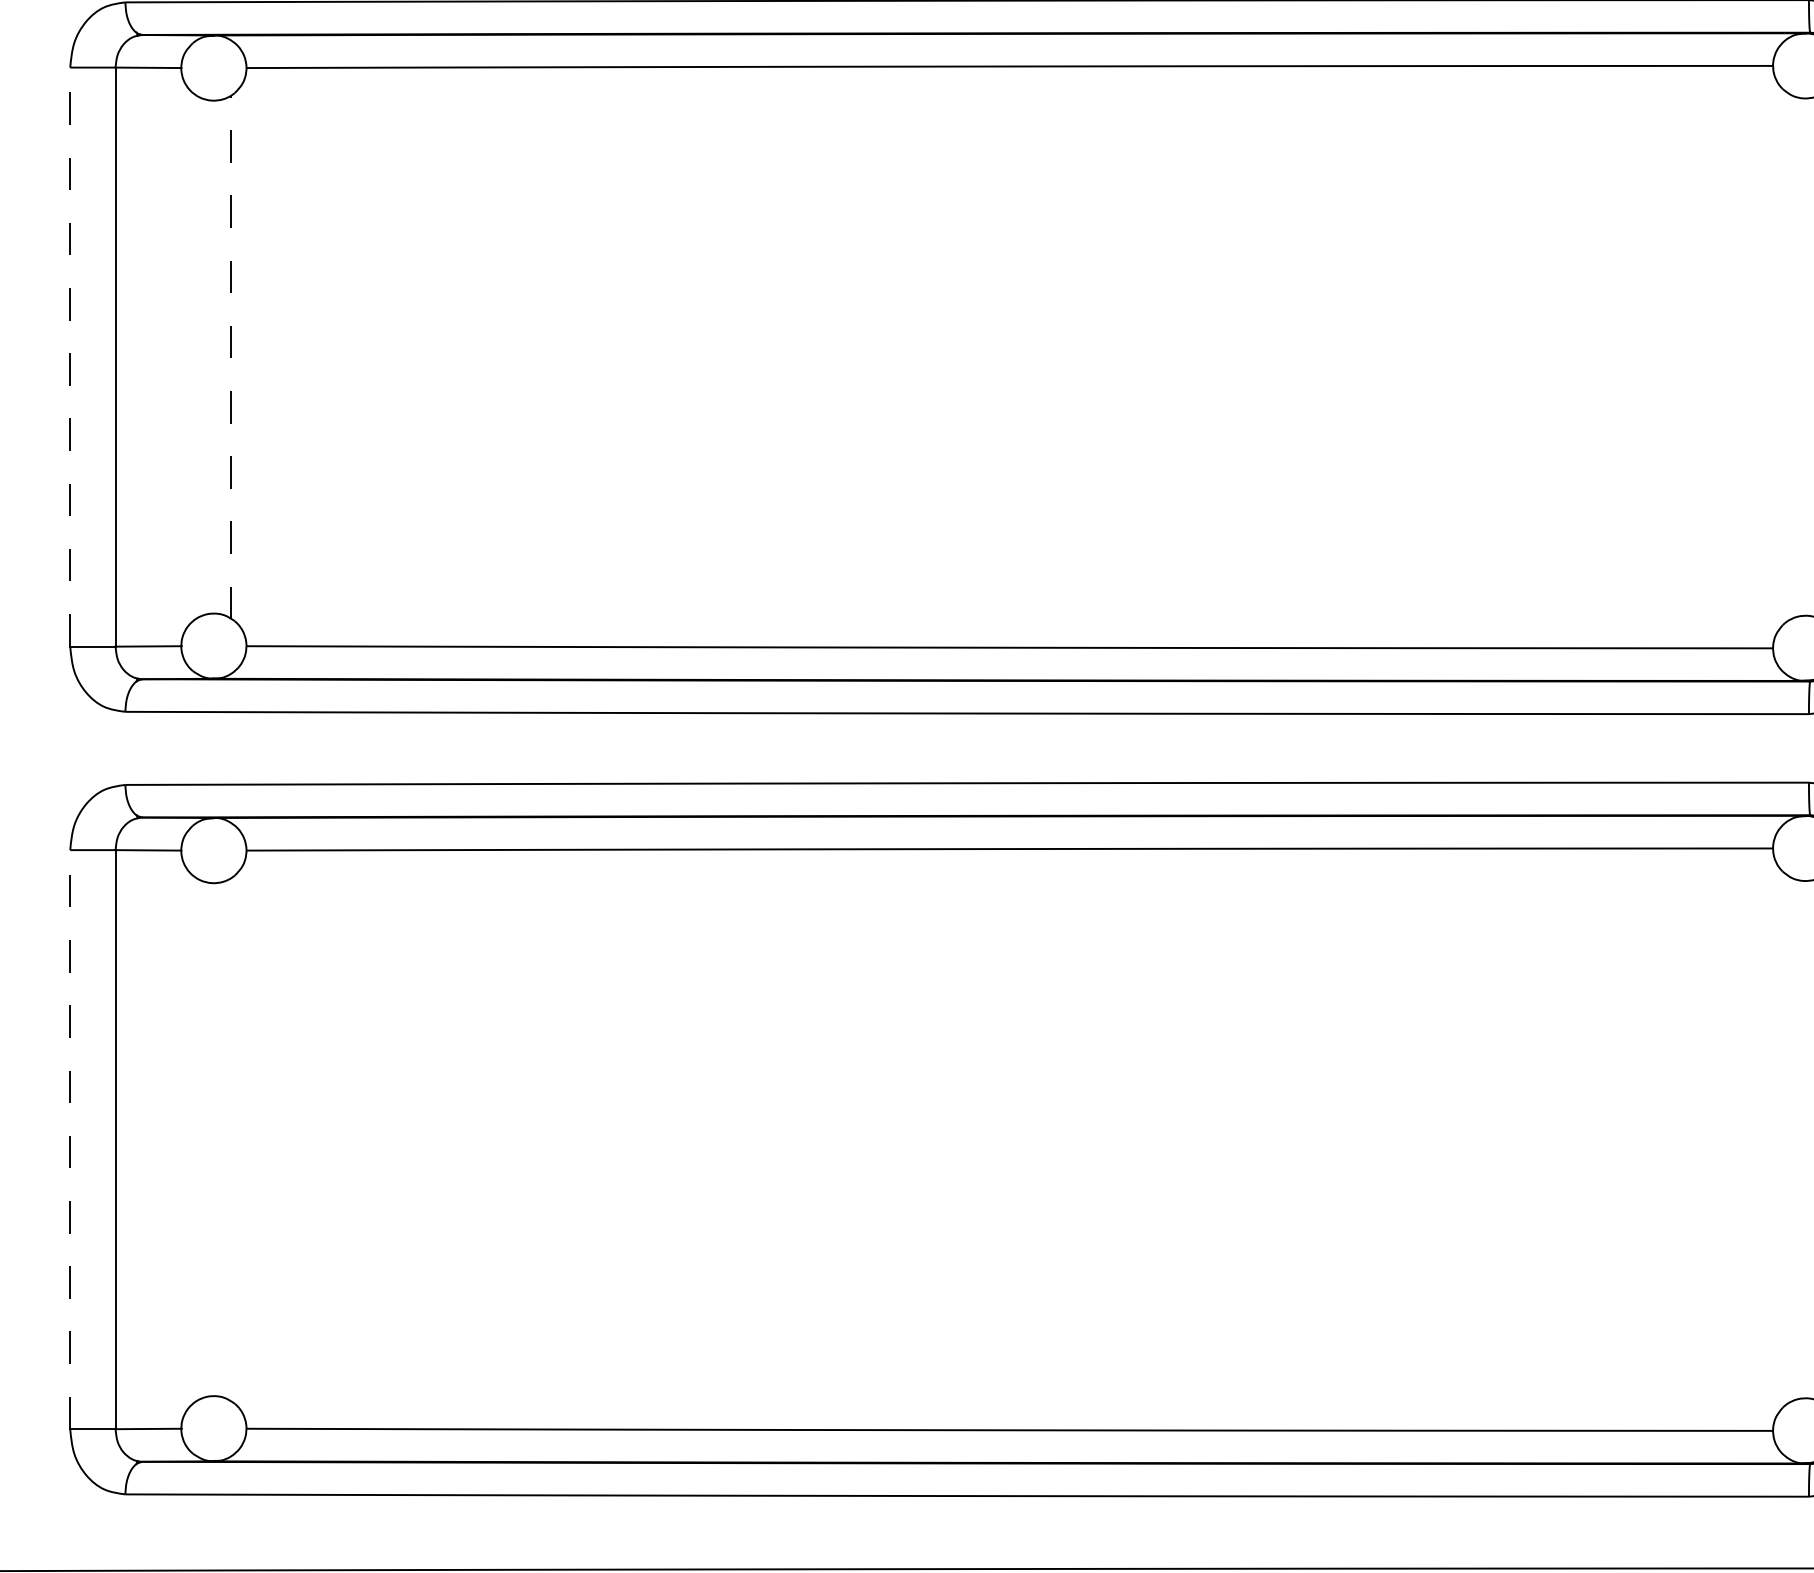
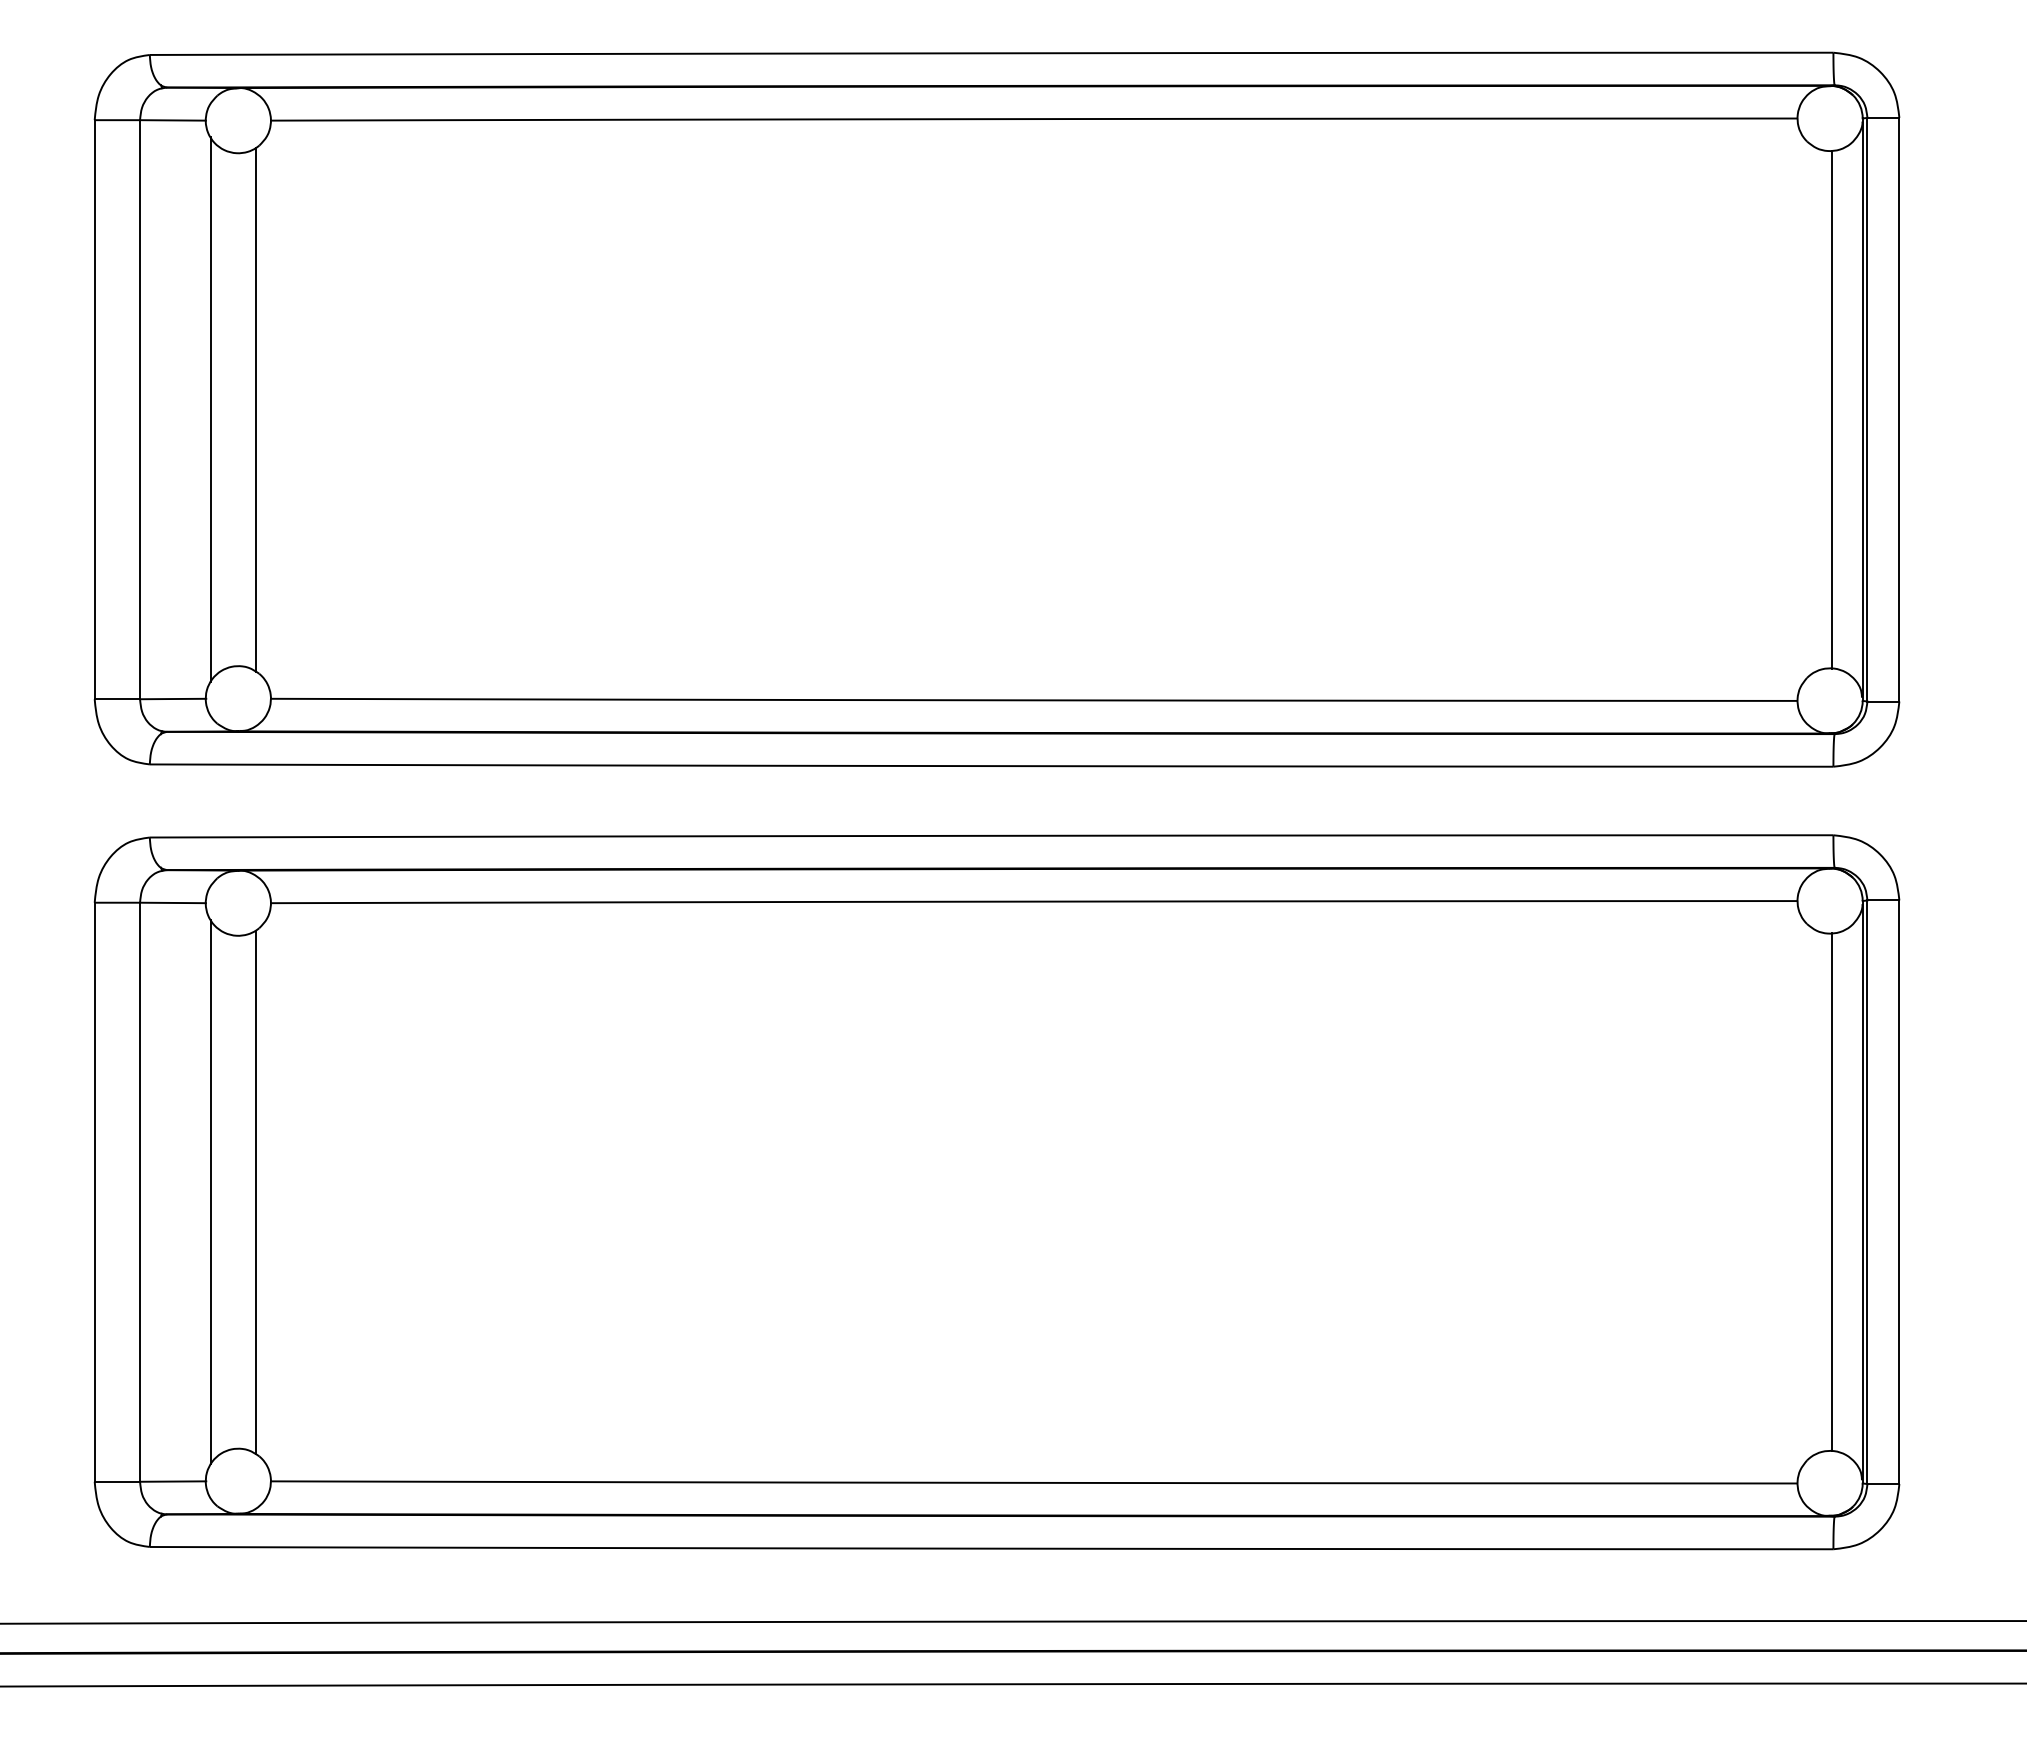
line: (70, 356) -> (94, 409), dashed -> solid
line: (187, 356) -> (211, 409), added
line: (231, 356) -> (255, 409), dashed -> solid
line: (1807, 356) -> (1831, 409), added
line: (187, 1138) -> (211, 1191), added
line: (70, 1139) -> (94, 1192), dashed -> solid
line: (231, 1139) -> (255, 1192), added
line: (1807, 1139) -> (1831, 1192), added

